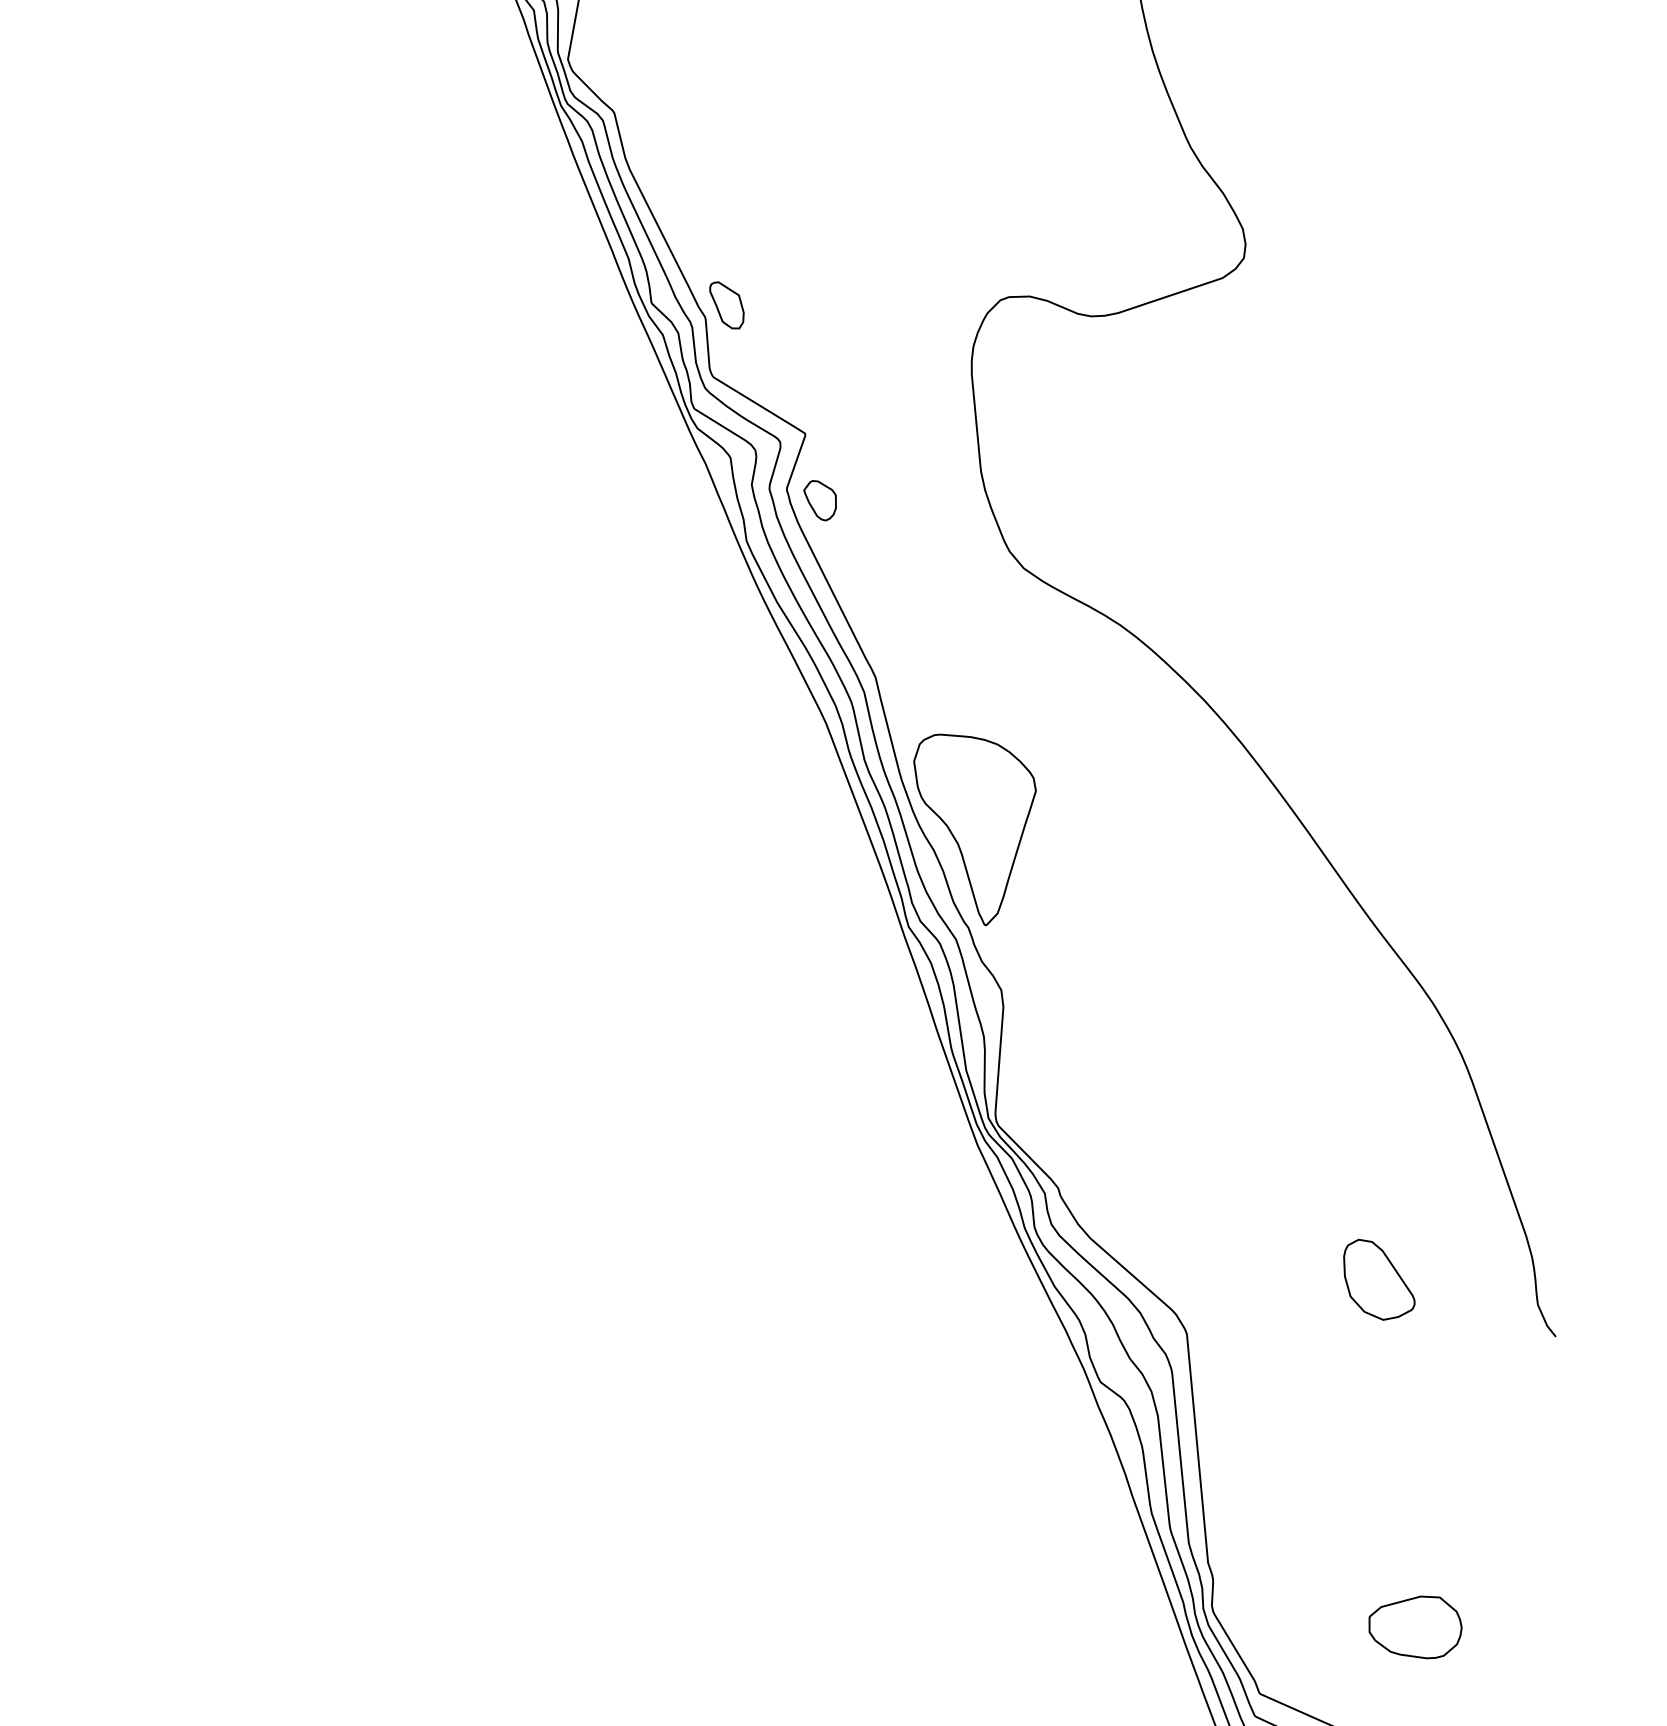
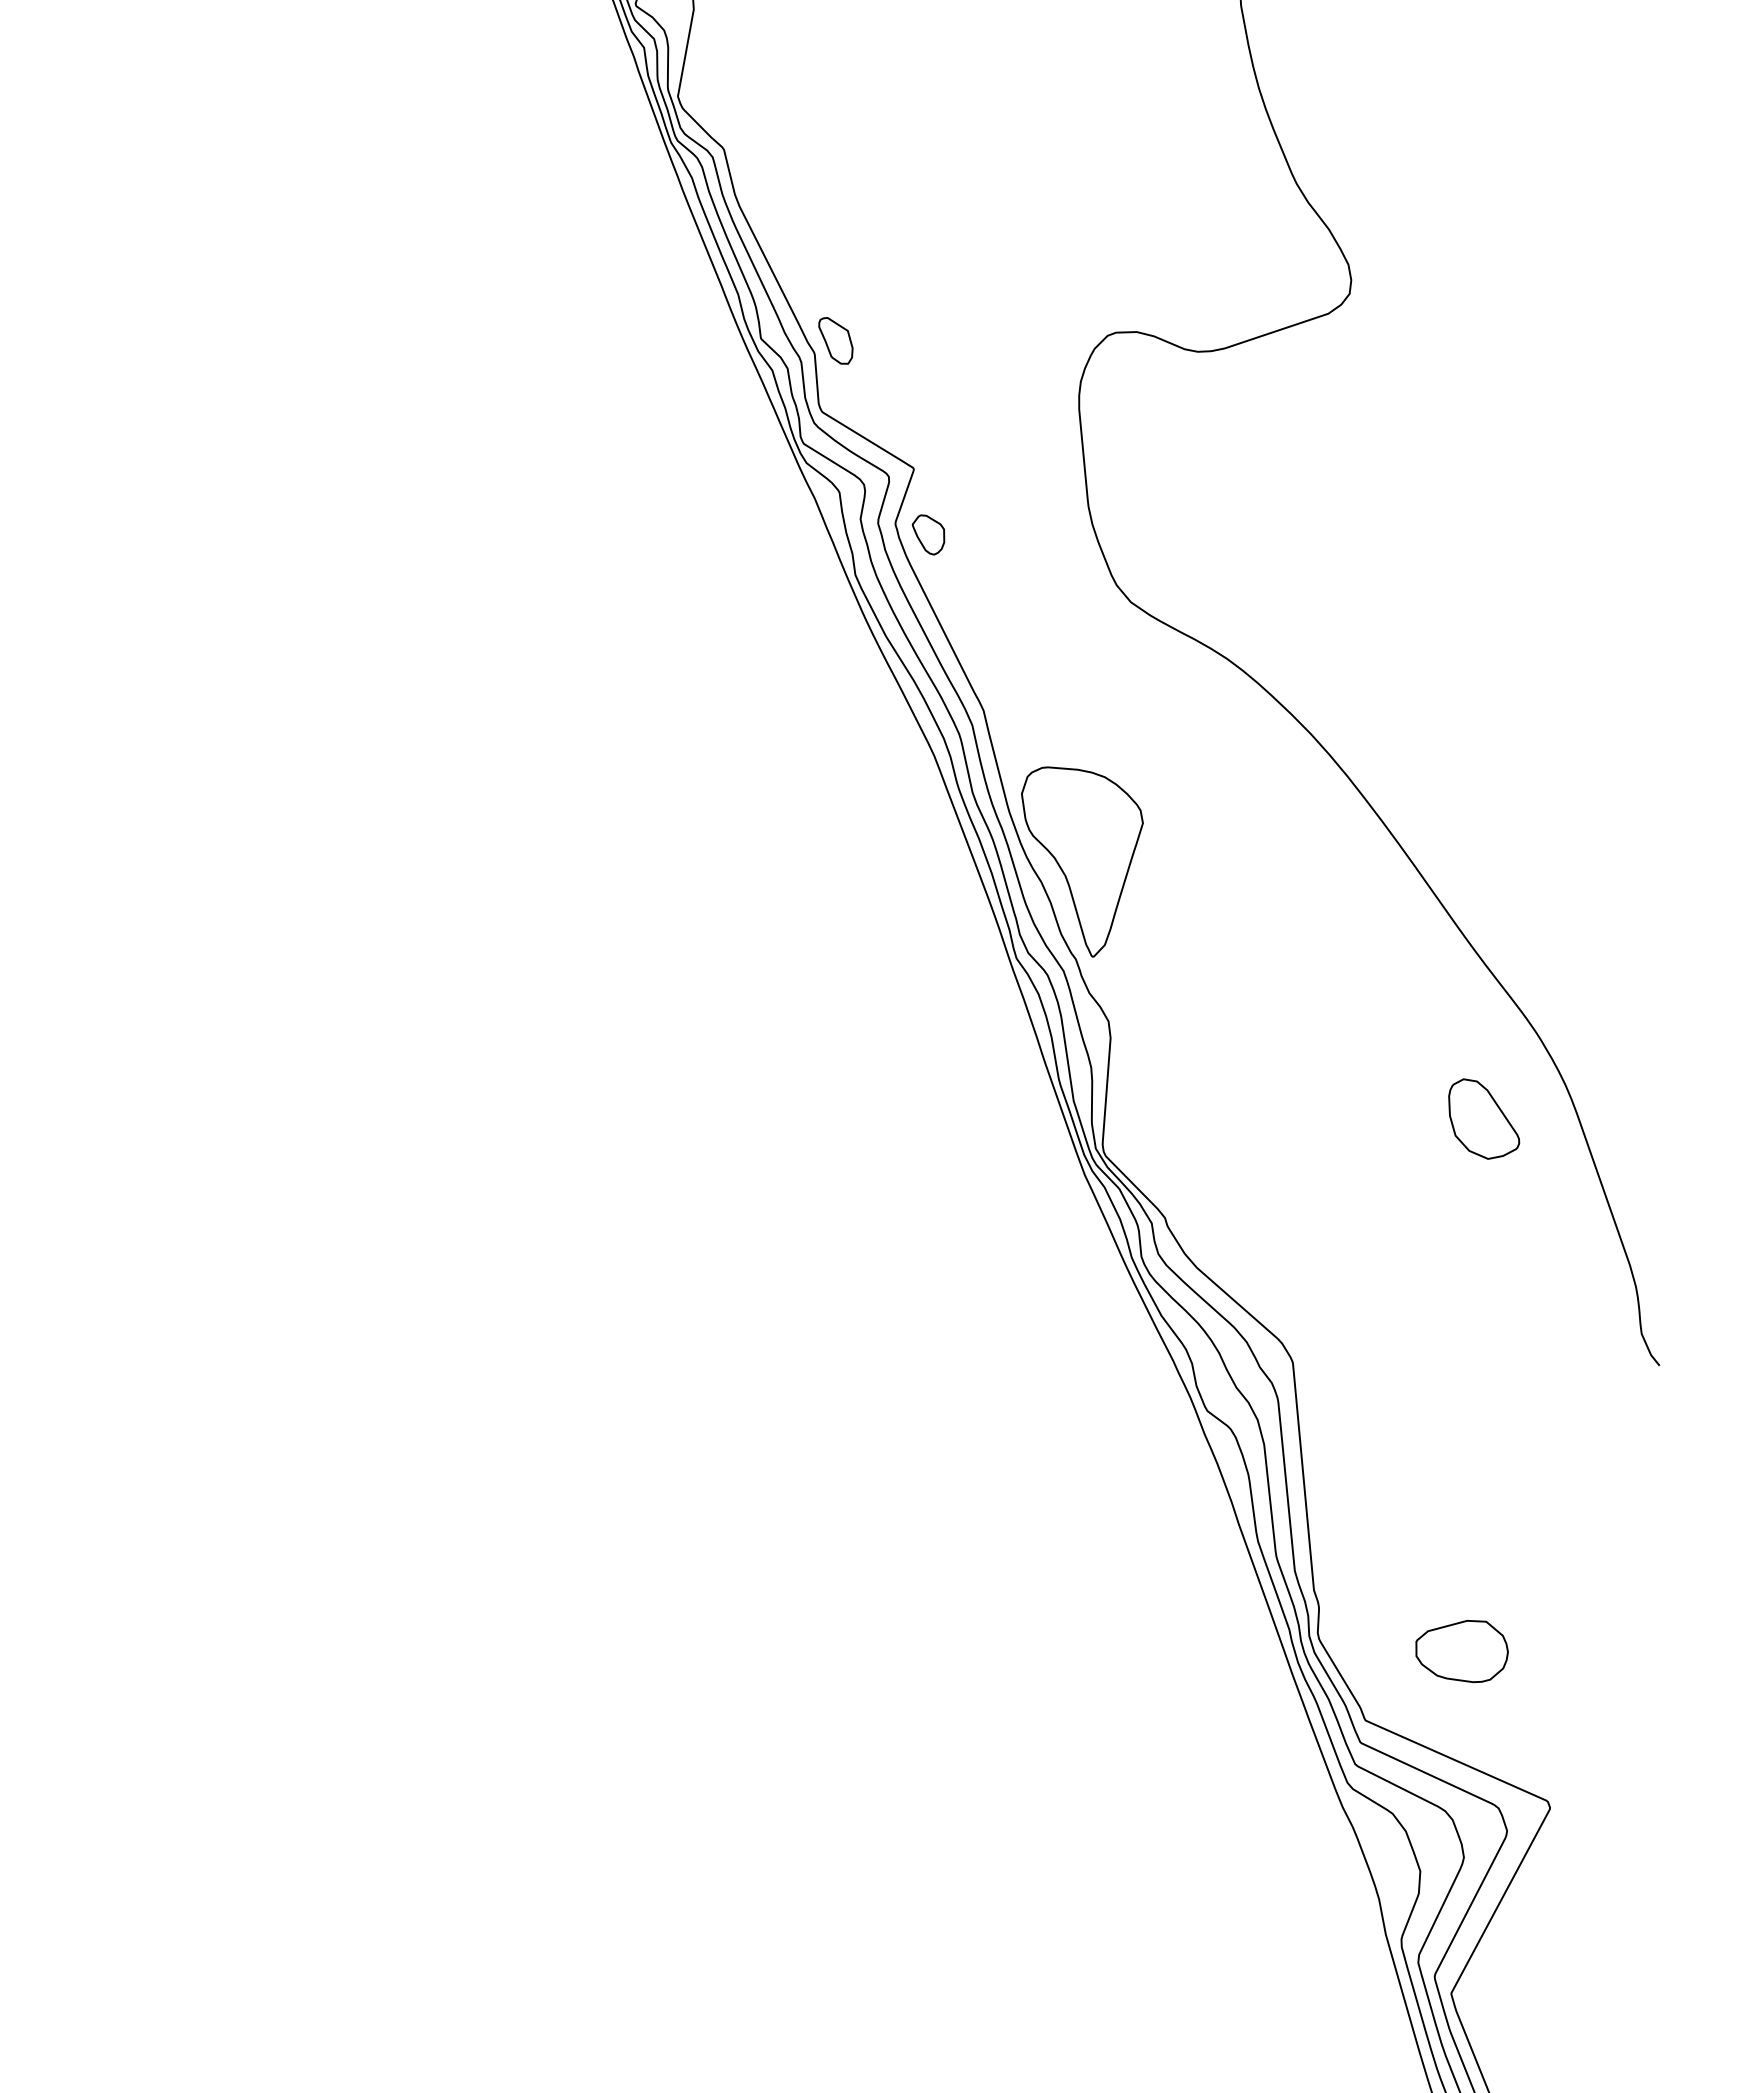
part: (1379, 1279) -> (1484, 1118), moved
part: (1414, 1627) -> (1461, 1651), moved

